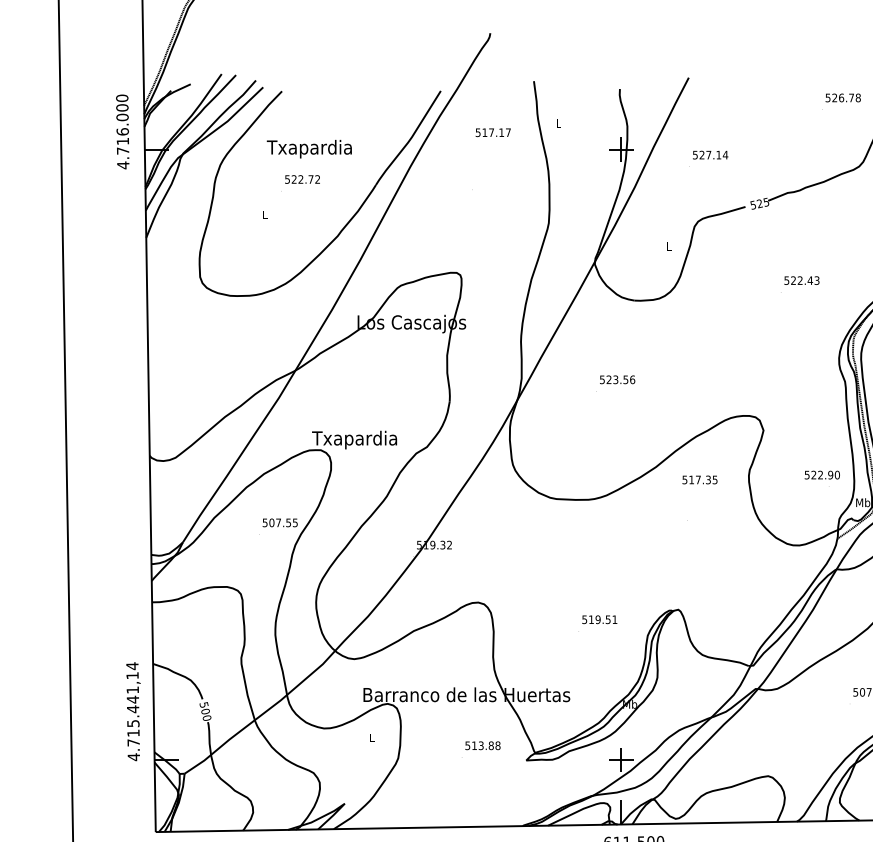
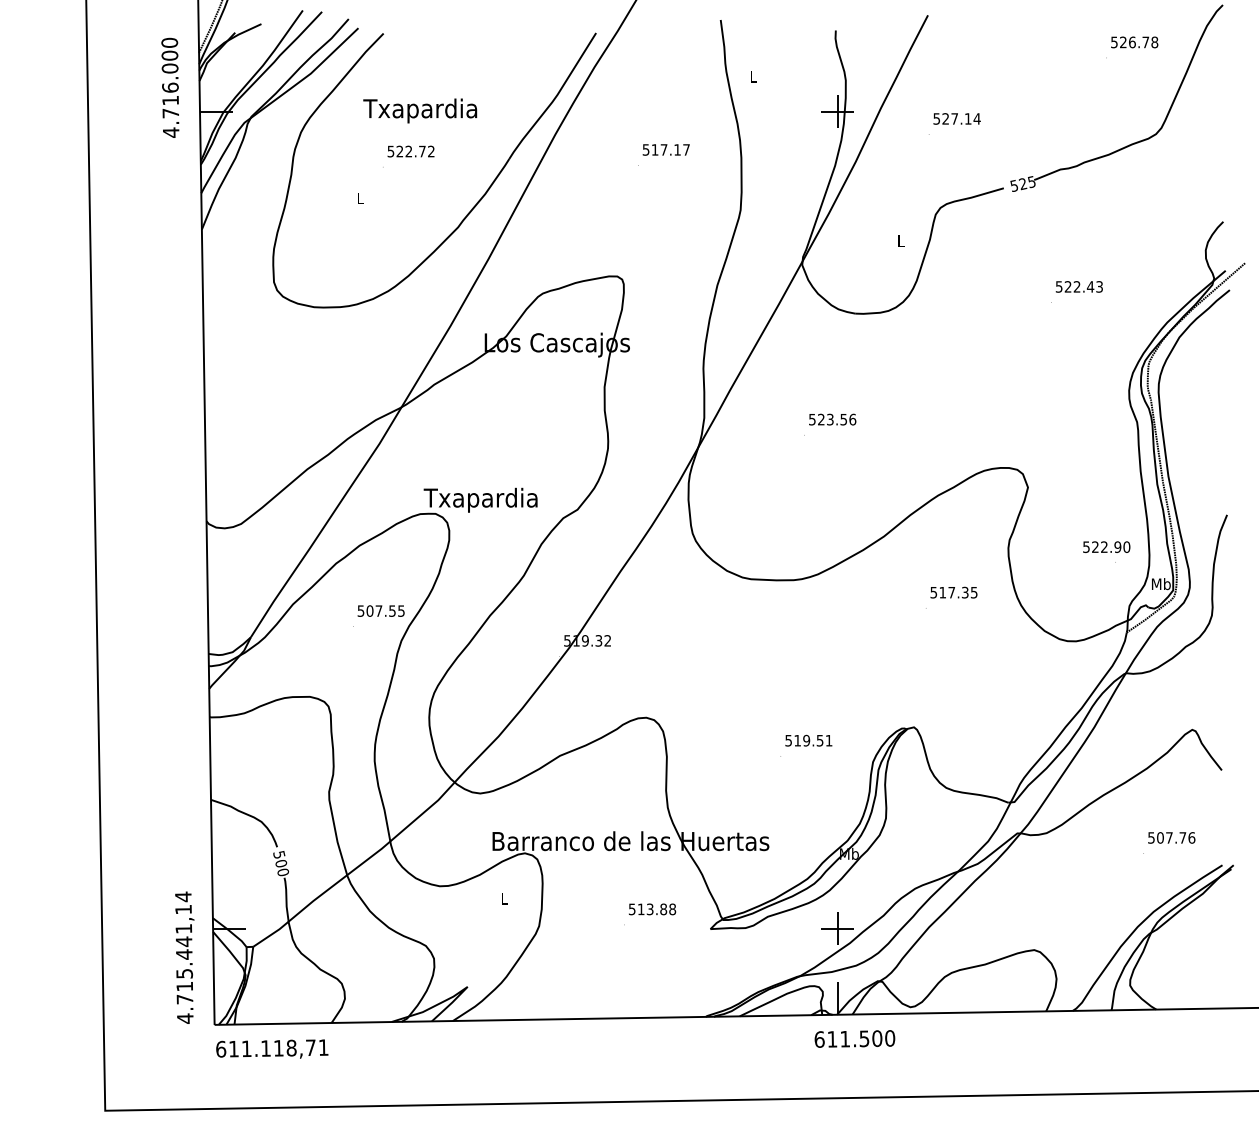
text: (492, 132) -> (665, 149), moved
text: (699, 479) -> (953, 592), moved
text: (133, 711) -> (184, 957), moved

